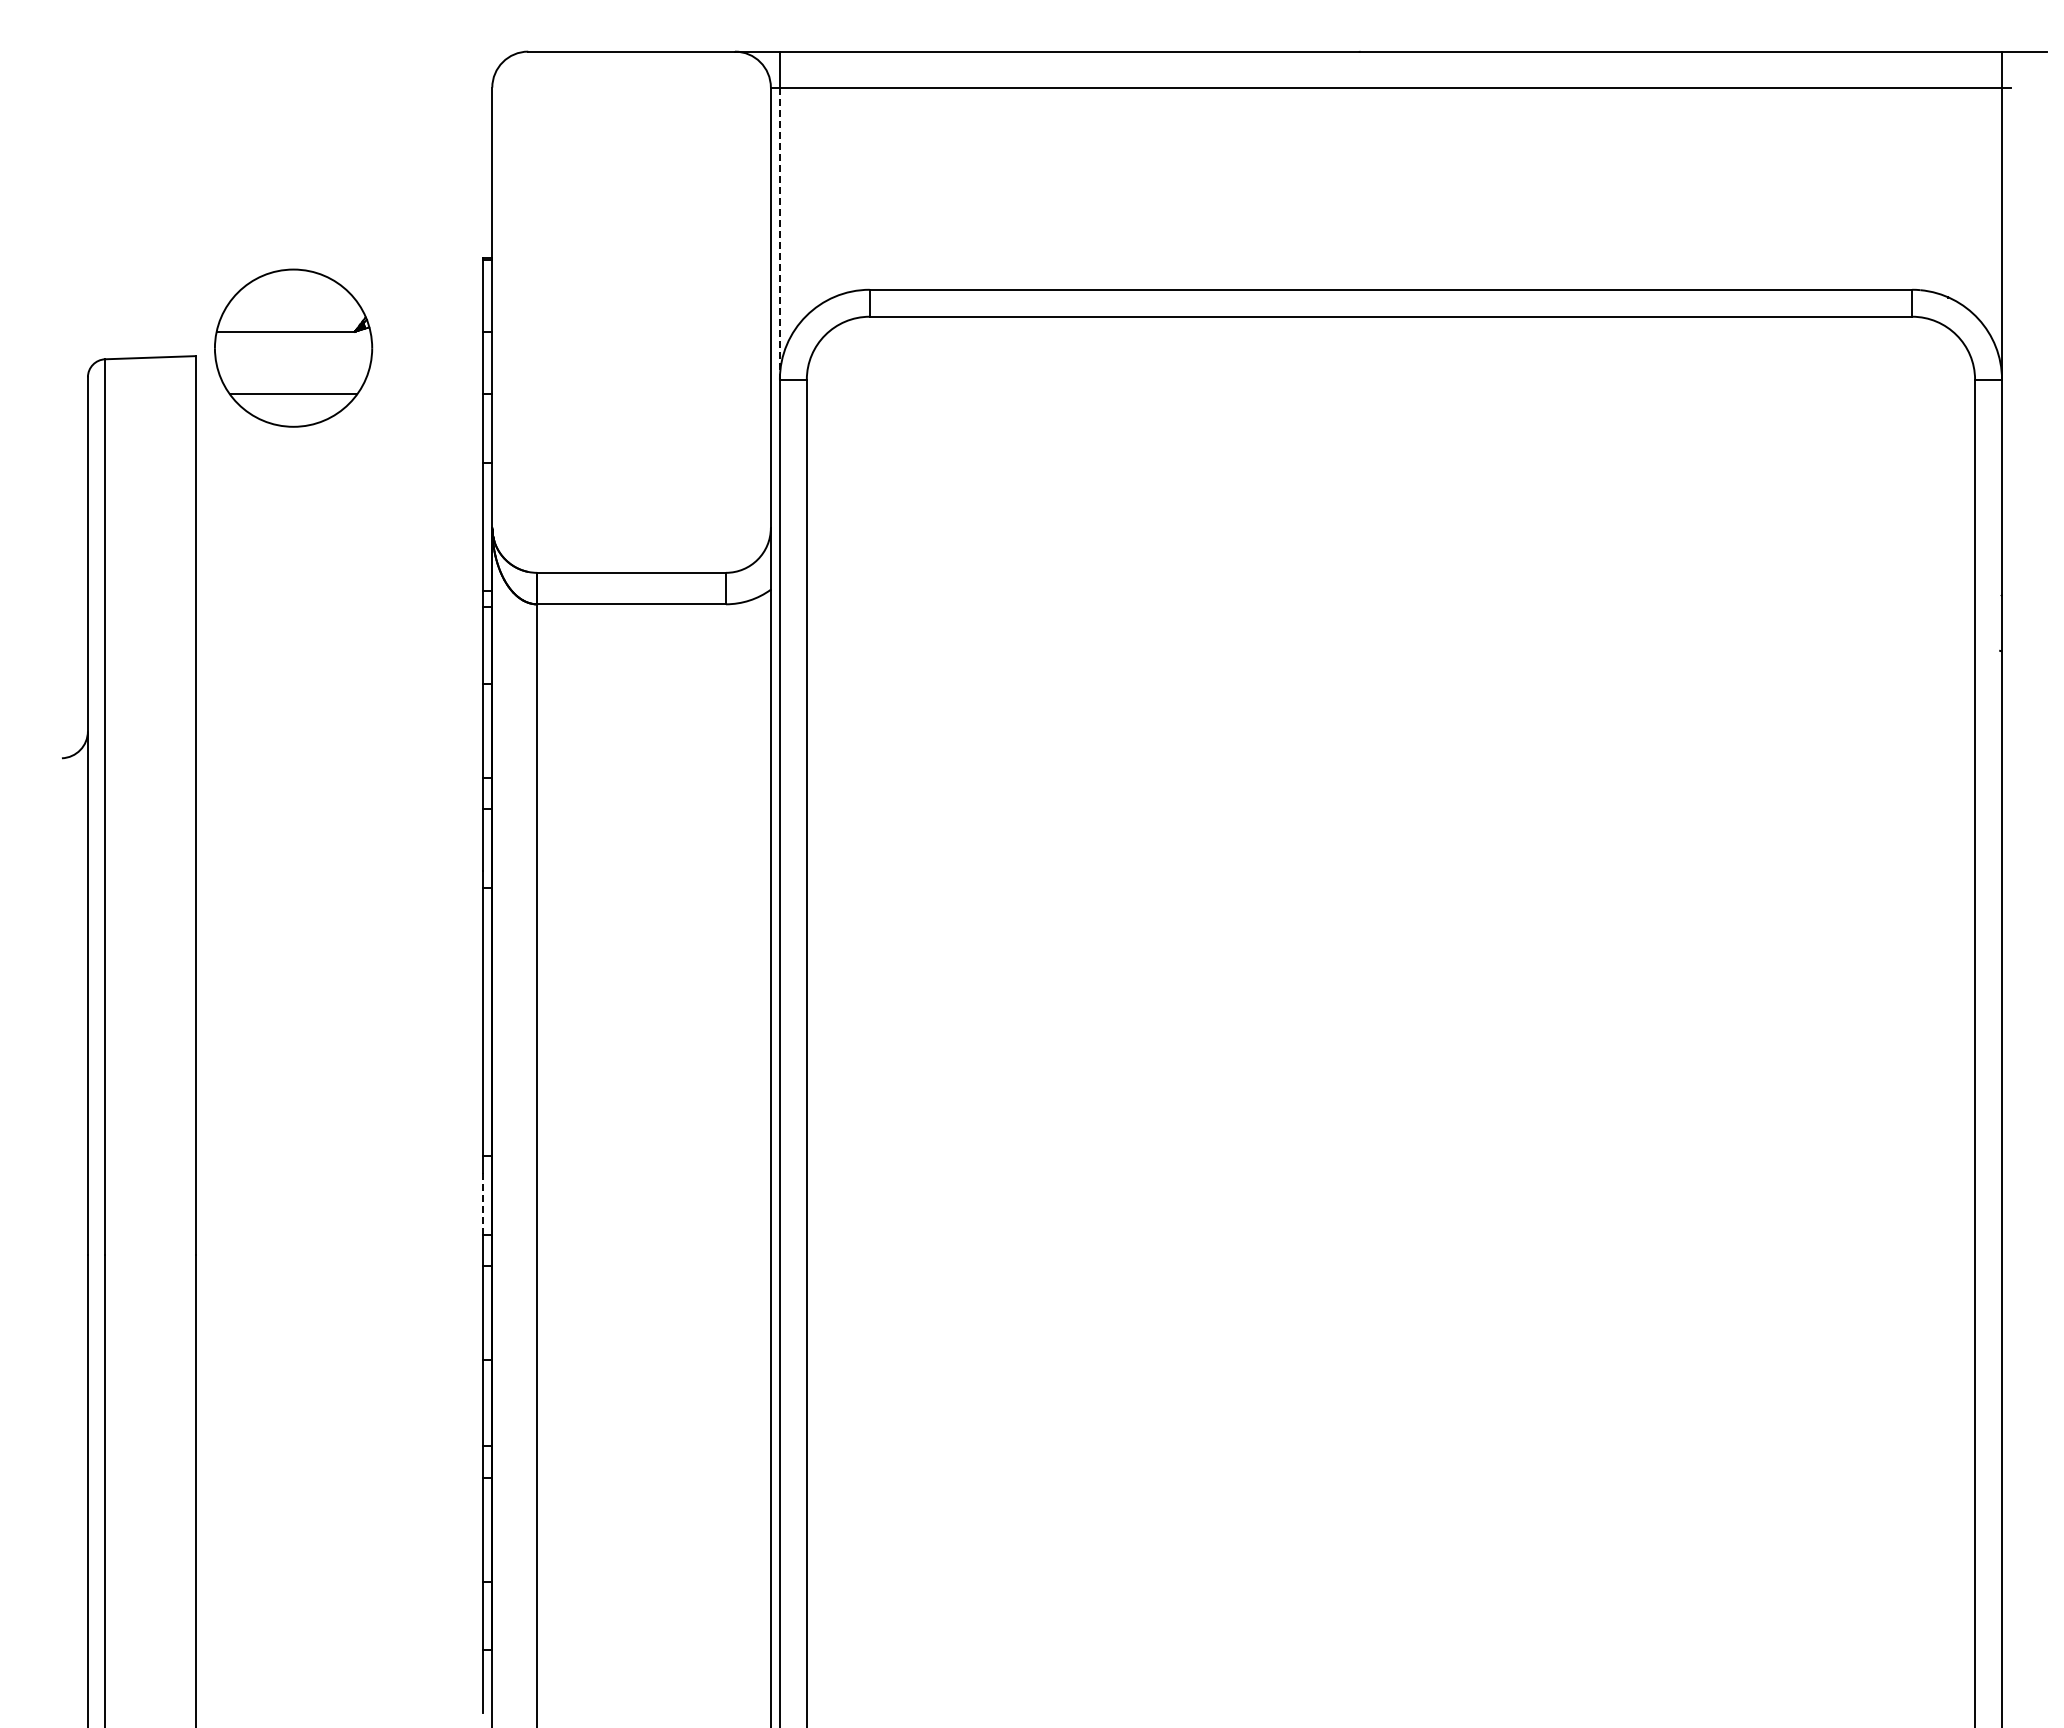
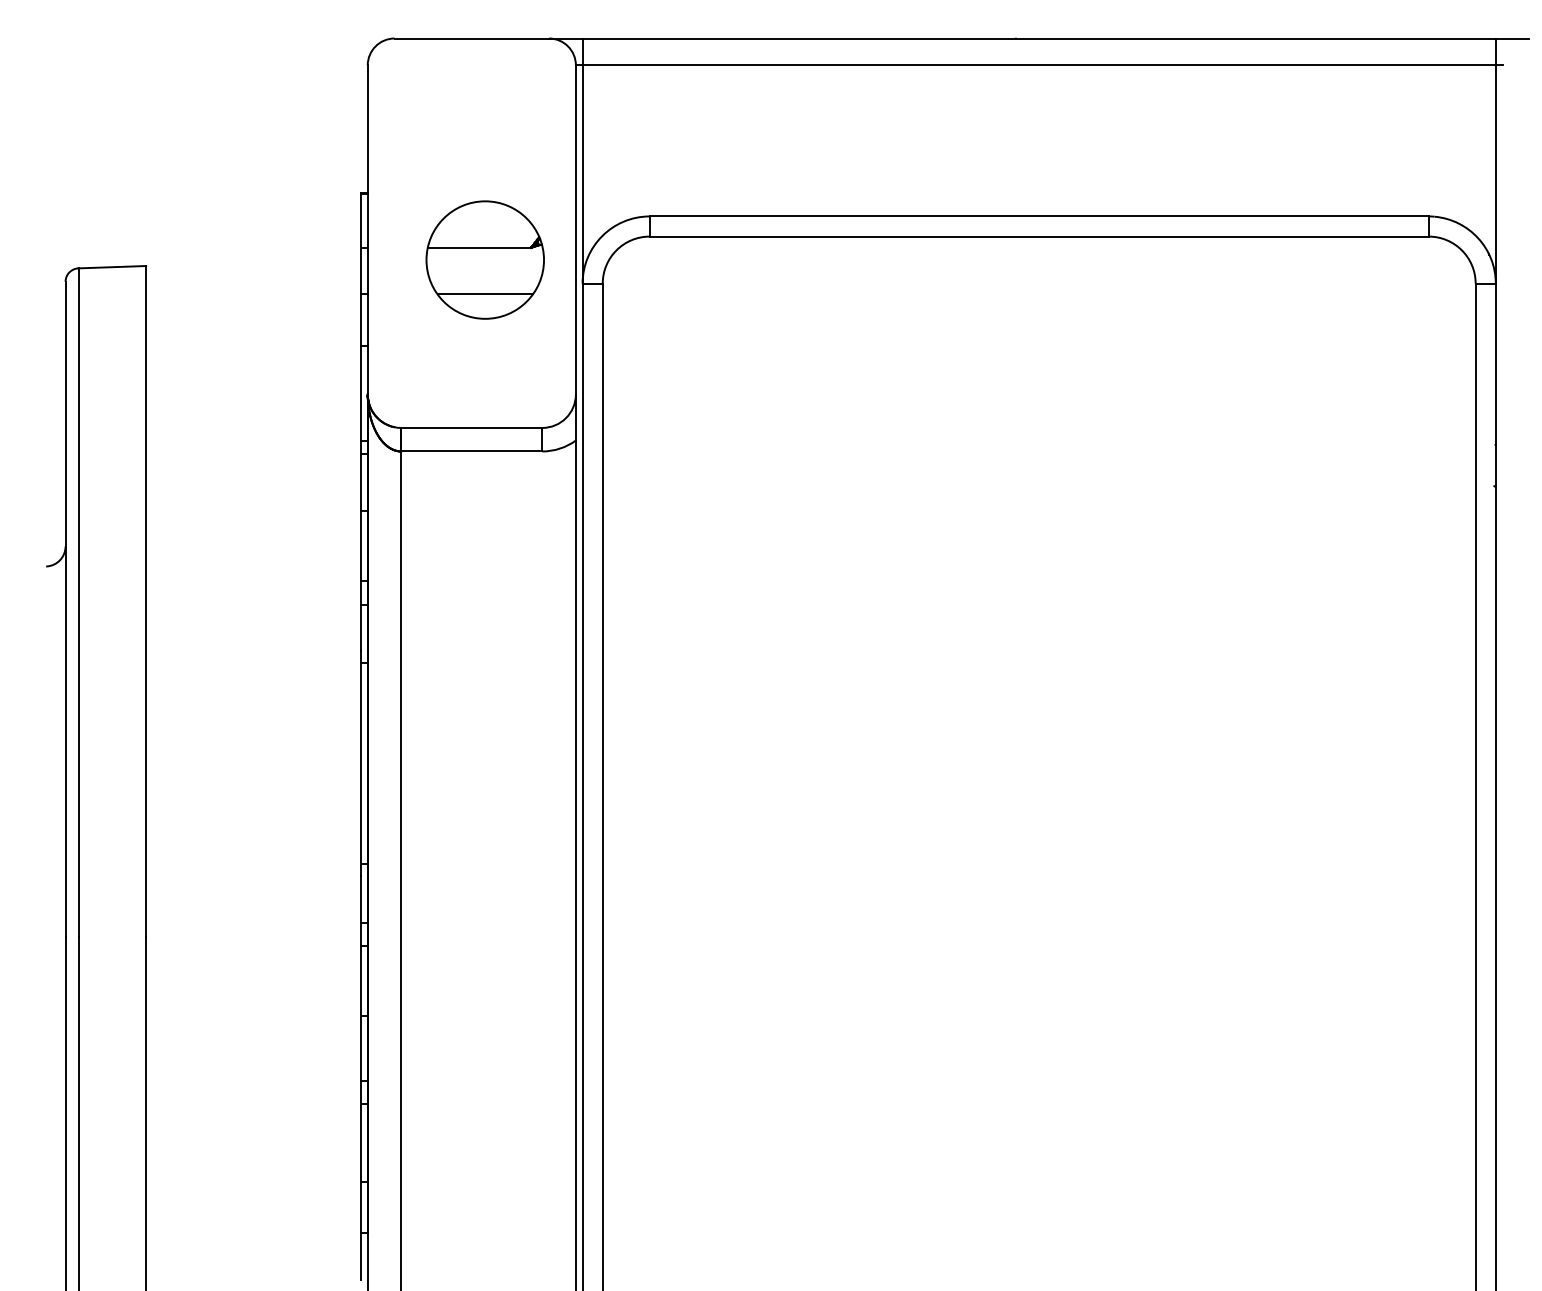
line: (779, 234) -> (582, 175), dashed -> solid
part: (293, 347) -> (485, 259), moved
line: (483, 1204) -> (361, 899), dashed -> solid

